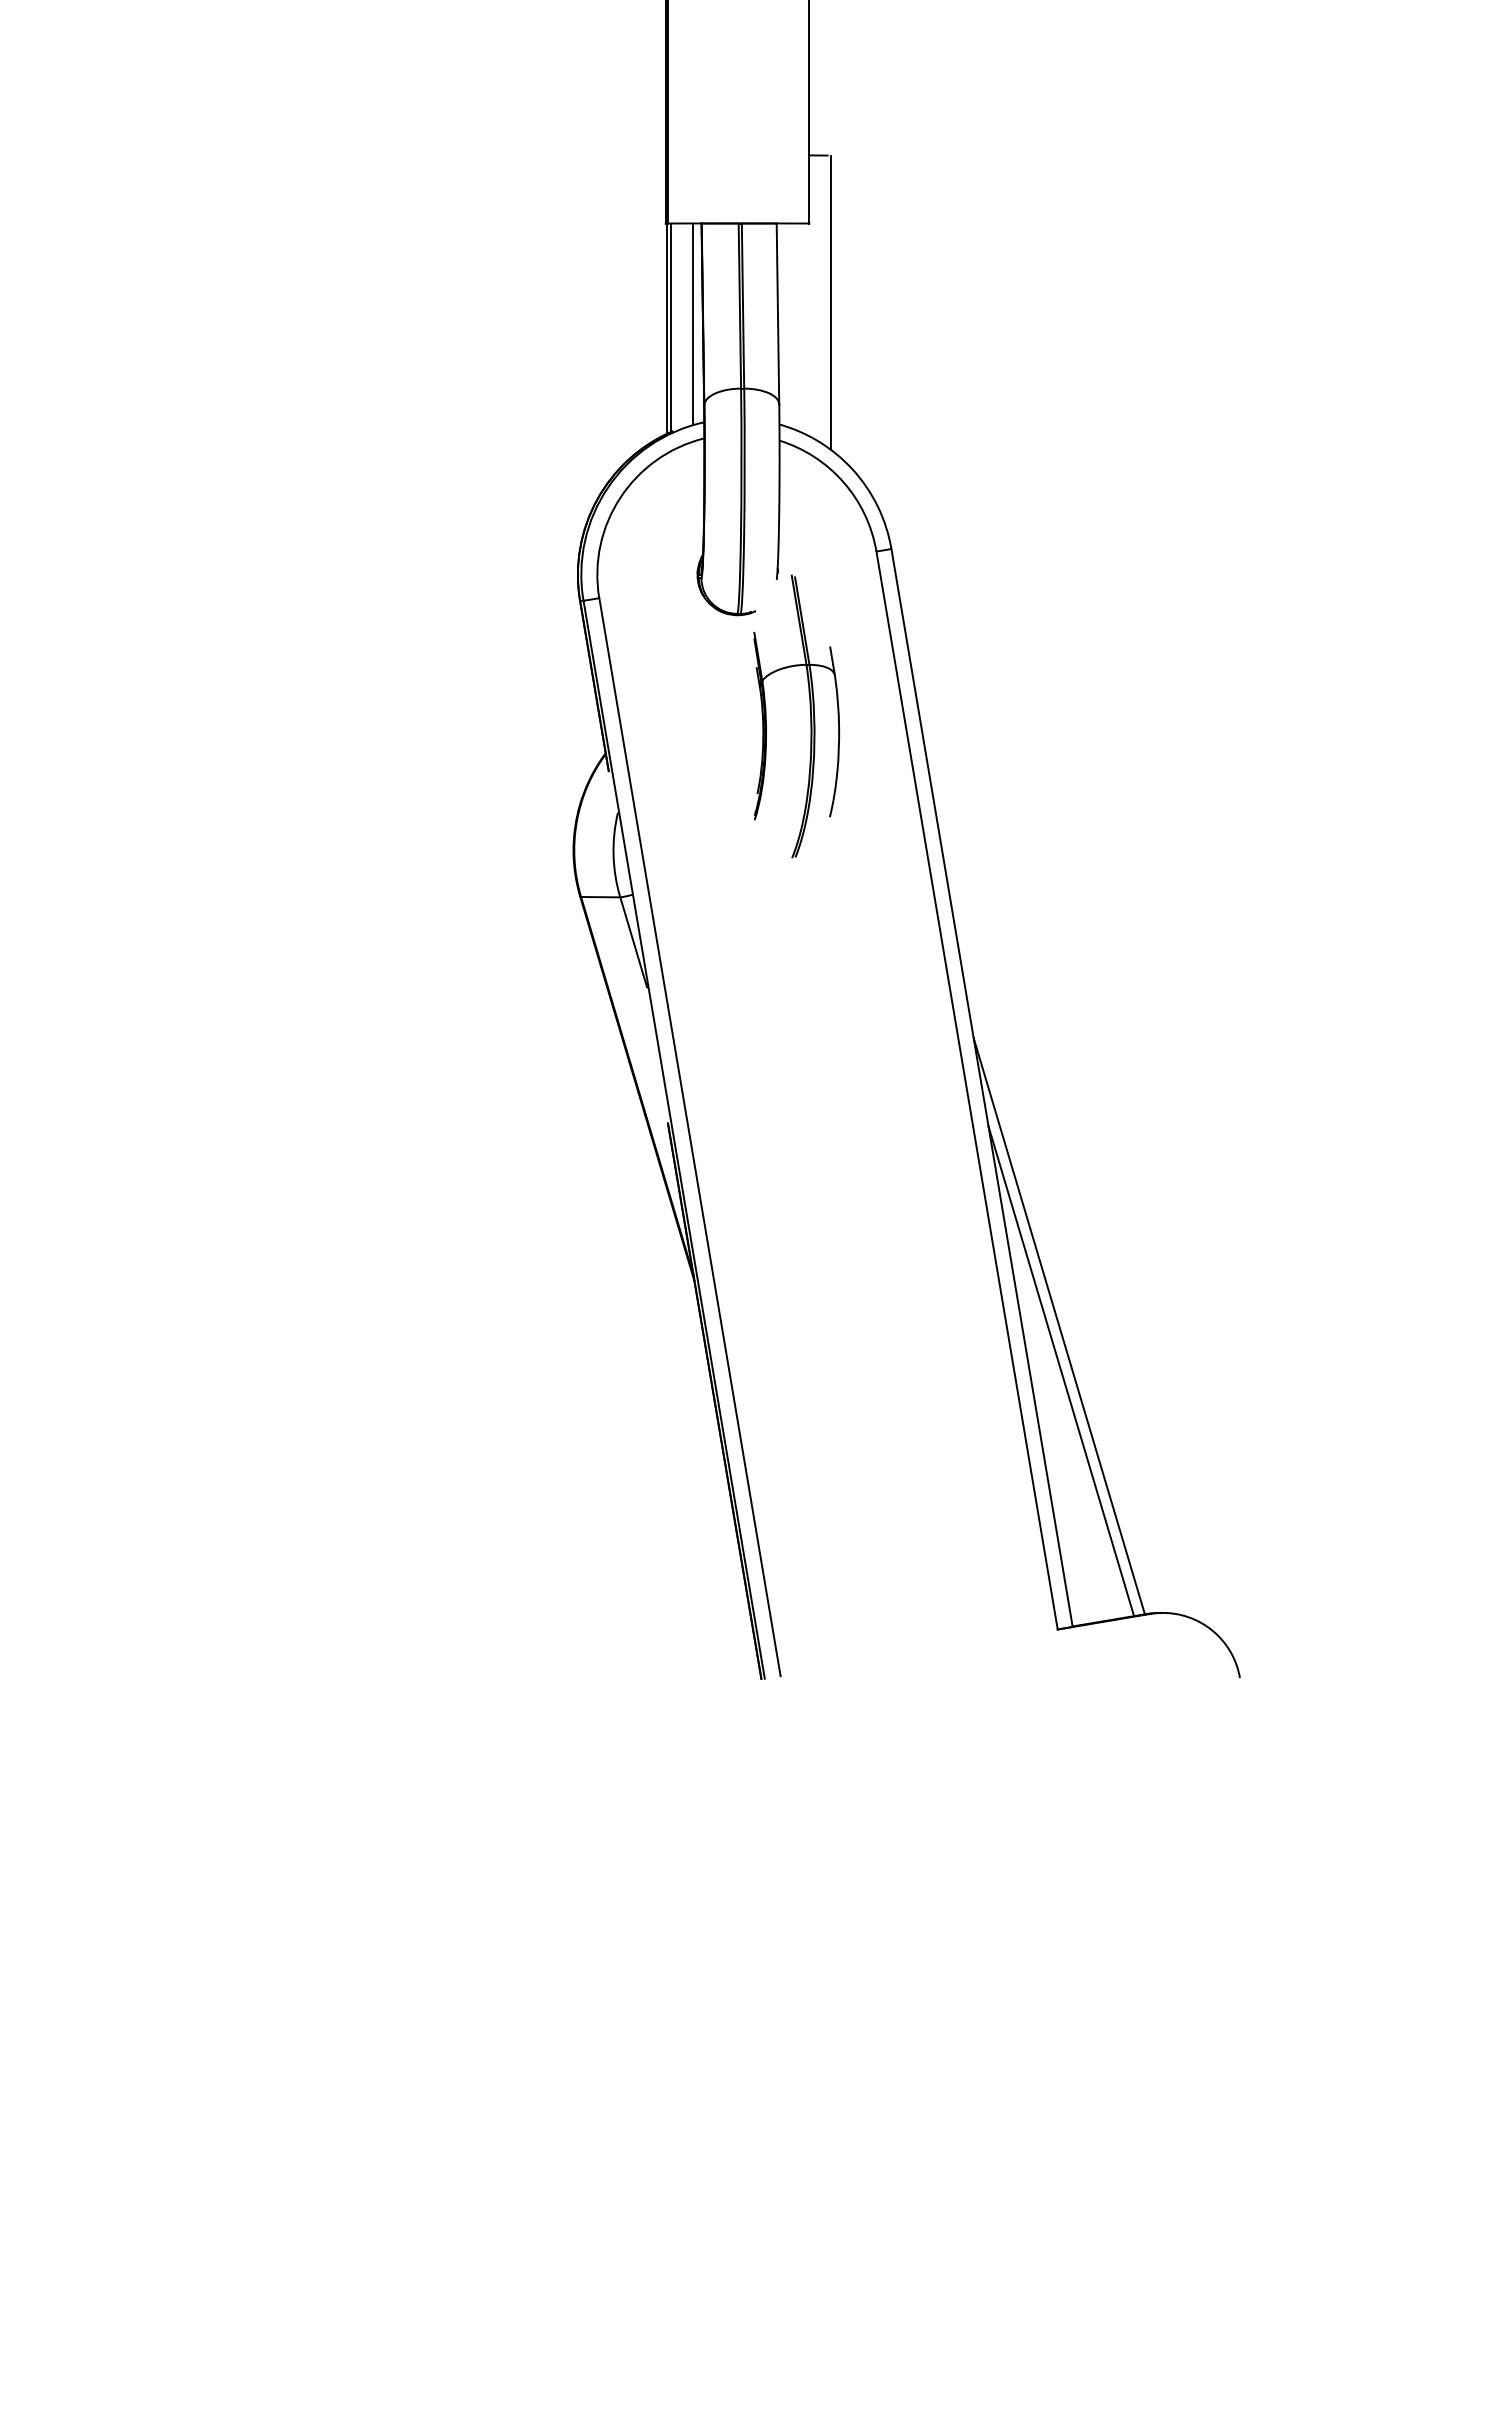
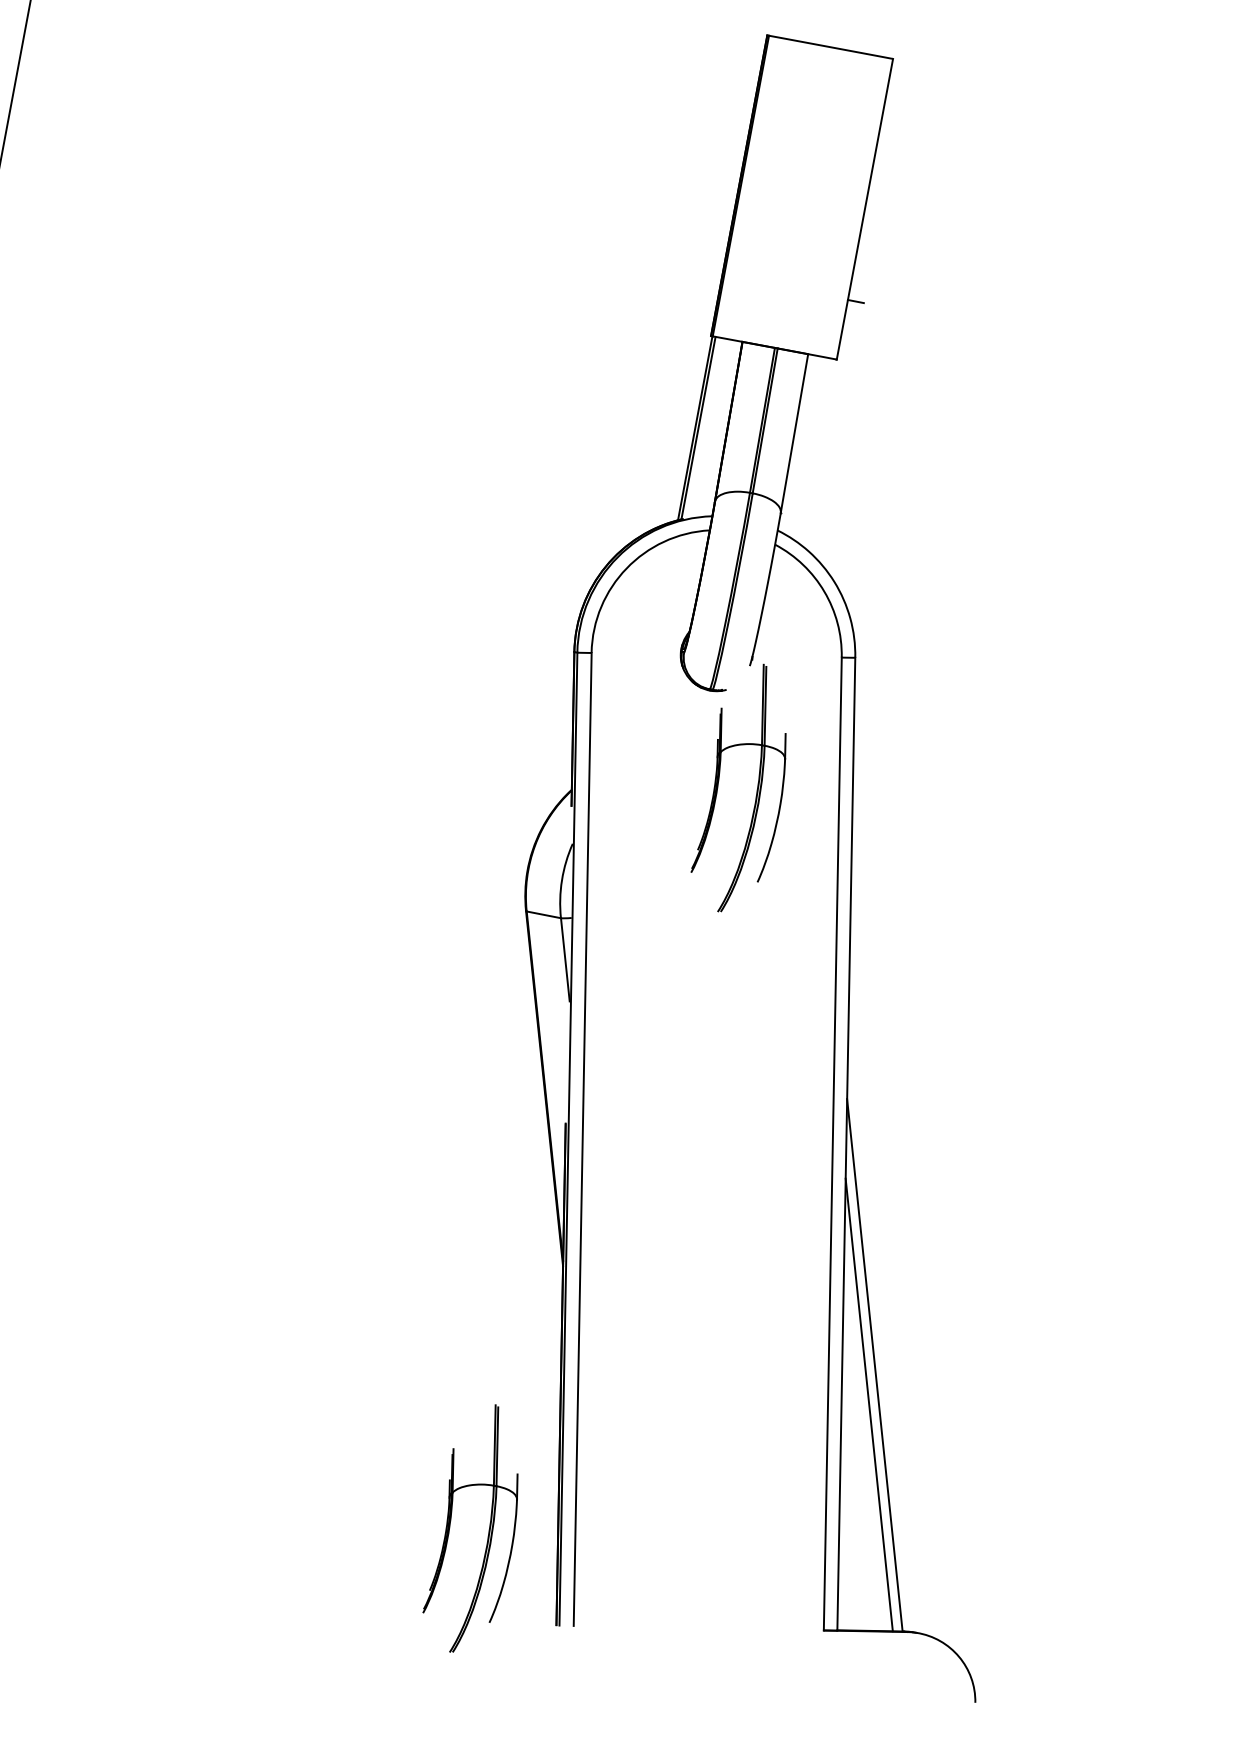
line: (831, 302) -> (843, 432), removed
line: (693, 323) -> (719, 428), removed
part: (667, 1589) -> (488, 1531), added

